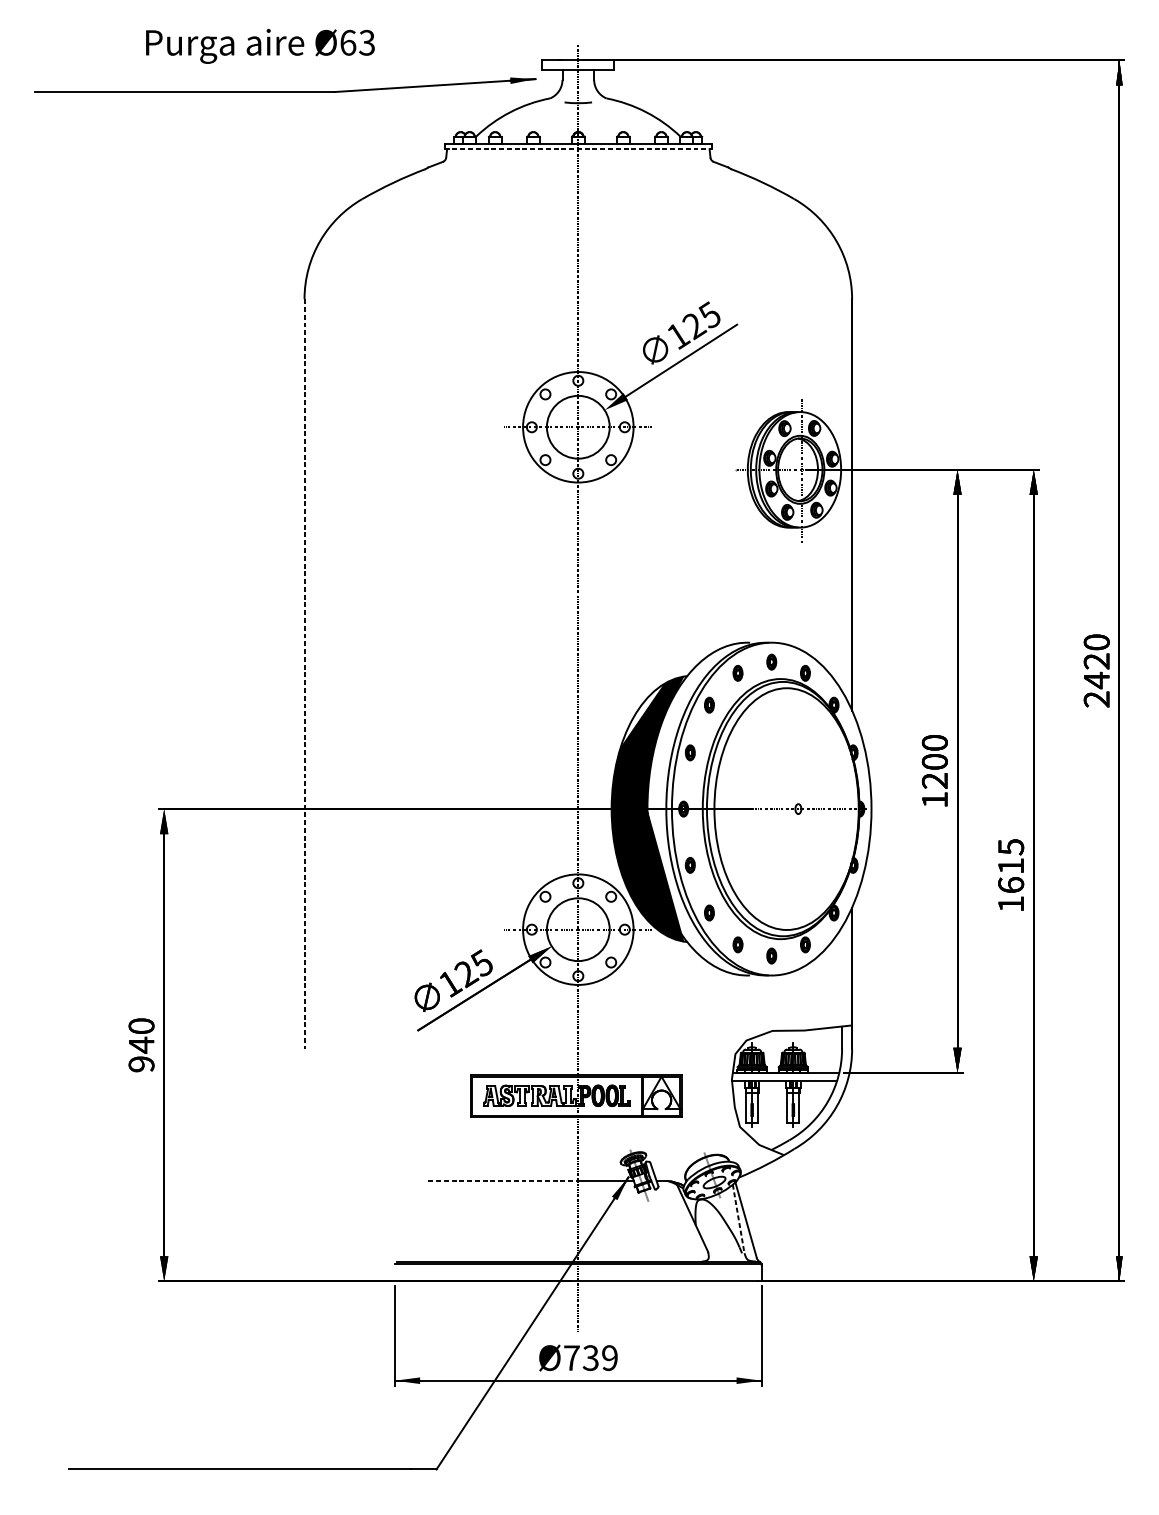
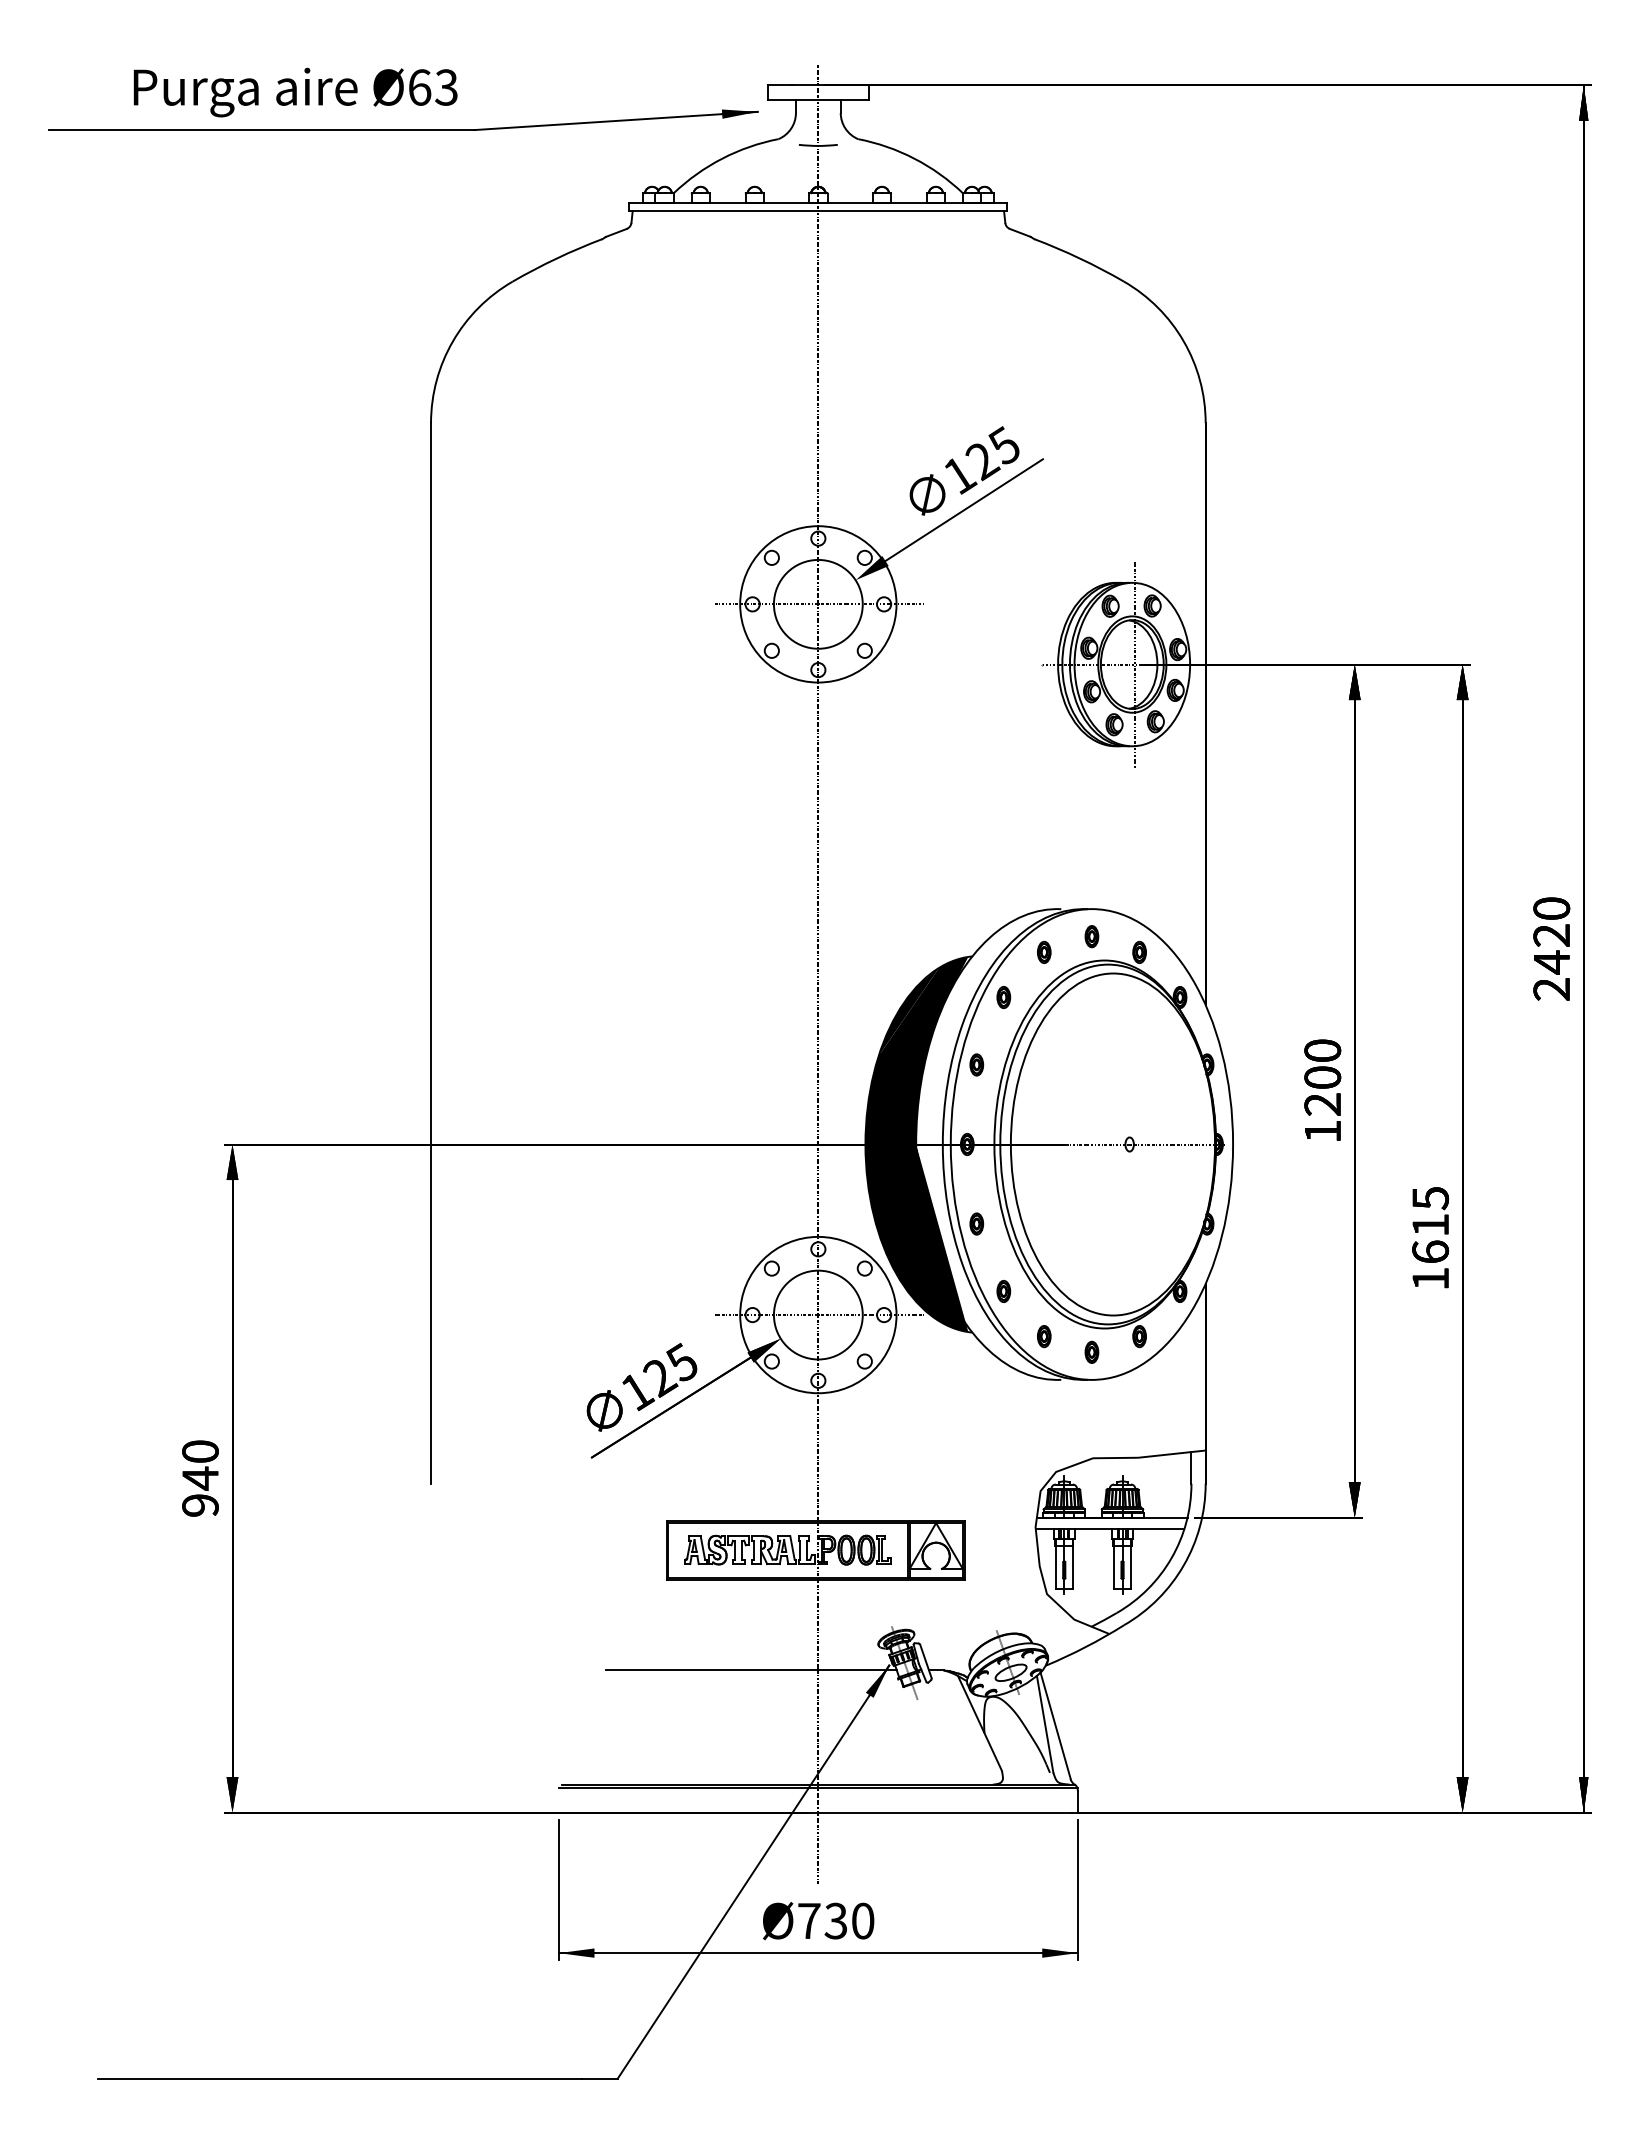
text: (260, 46) -> (295, 92), moved
line: (578, 149) -> (818, 211), dashed -> solid
line: (304, 674) -> (431, 953), dashed -> solid
fill: (639, 726) -> (904, 1027), added
line: (503, 1180) -> (712, 1670), dashed -> solid
line: (738, 1219) -> (1045, 1724), dashed -> solid
text: (610, 1357) -> (863, 1920), Ø739 -> Ø730

